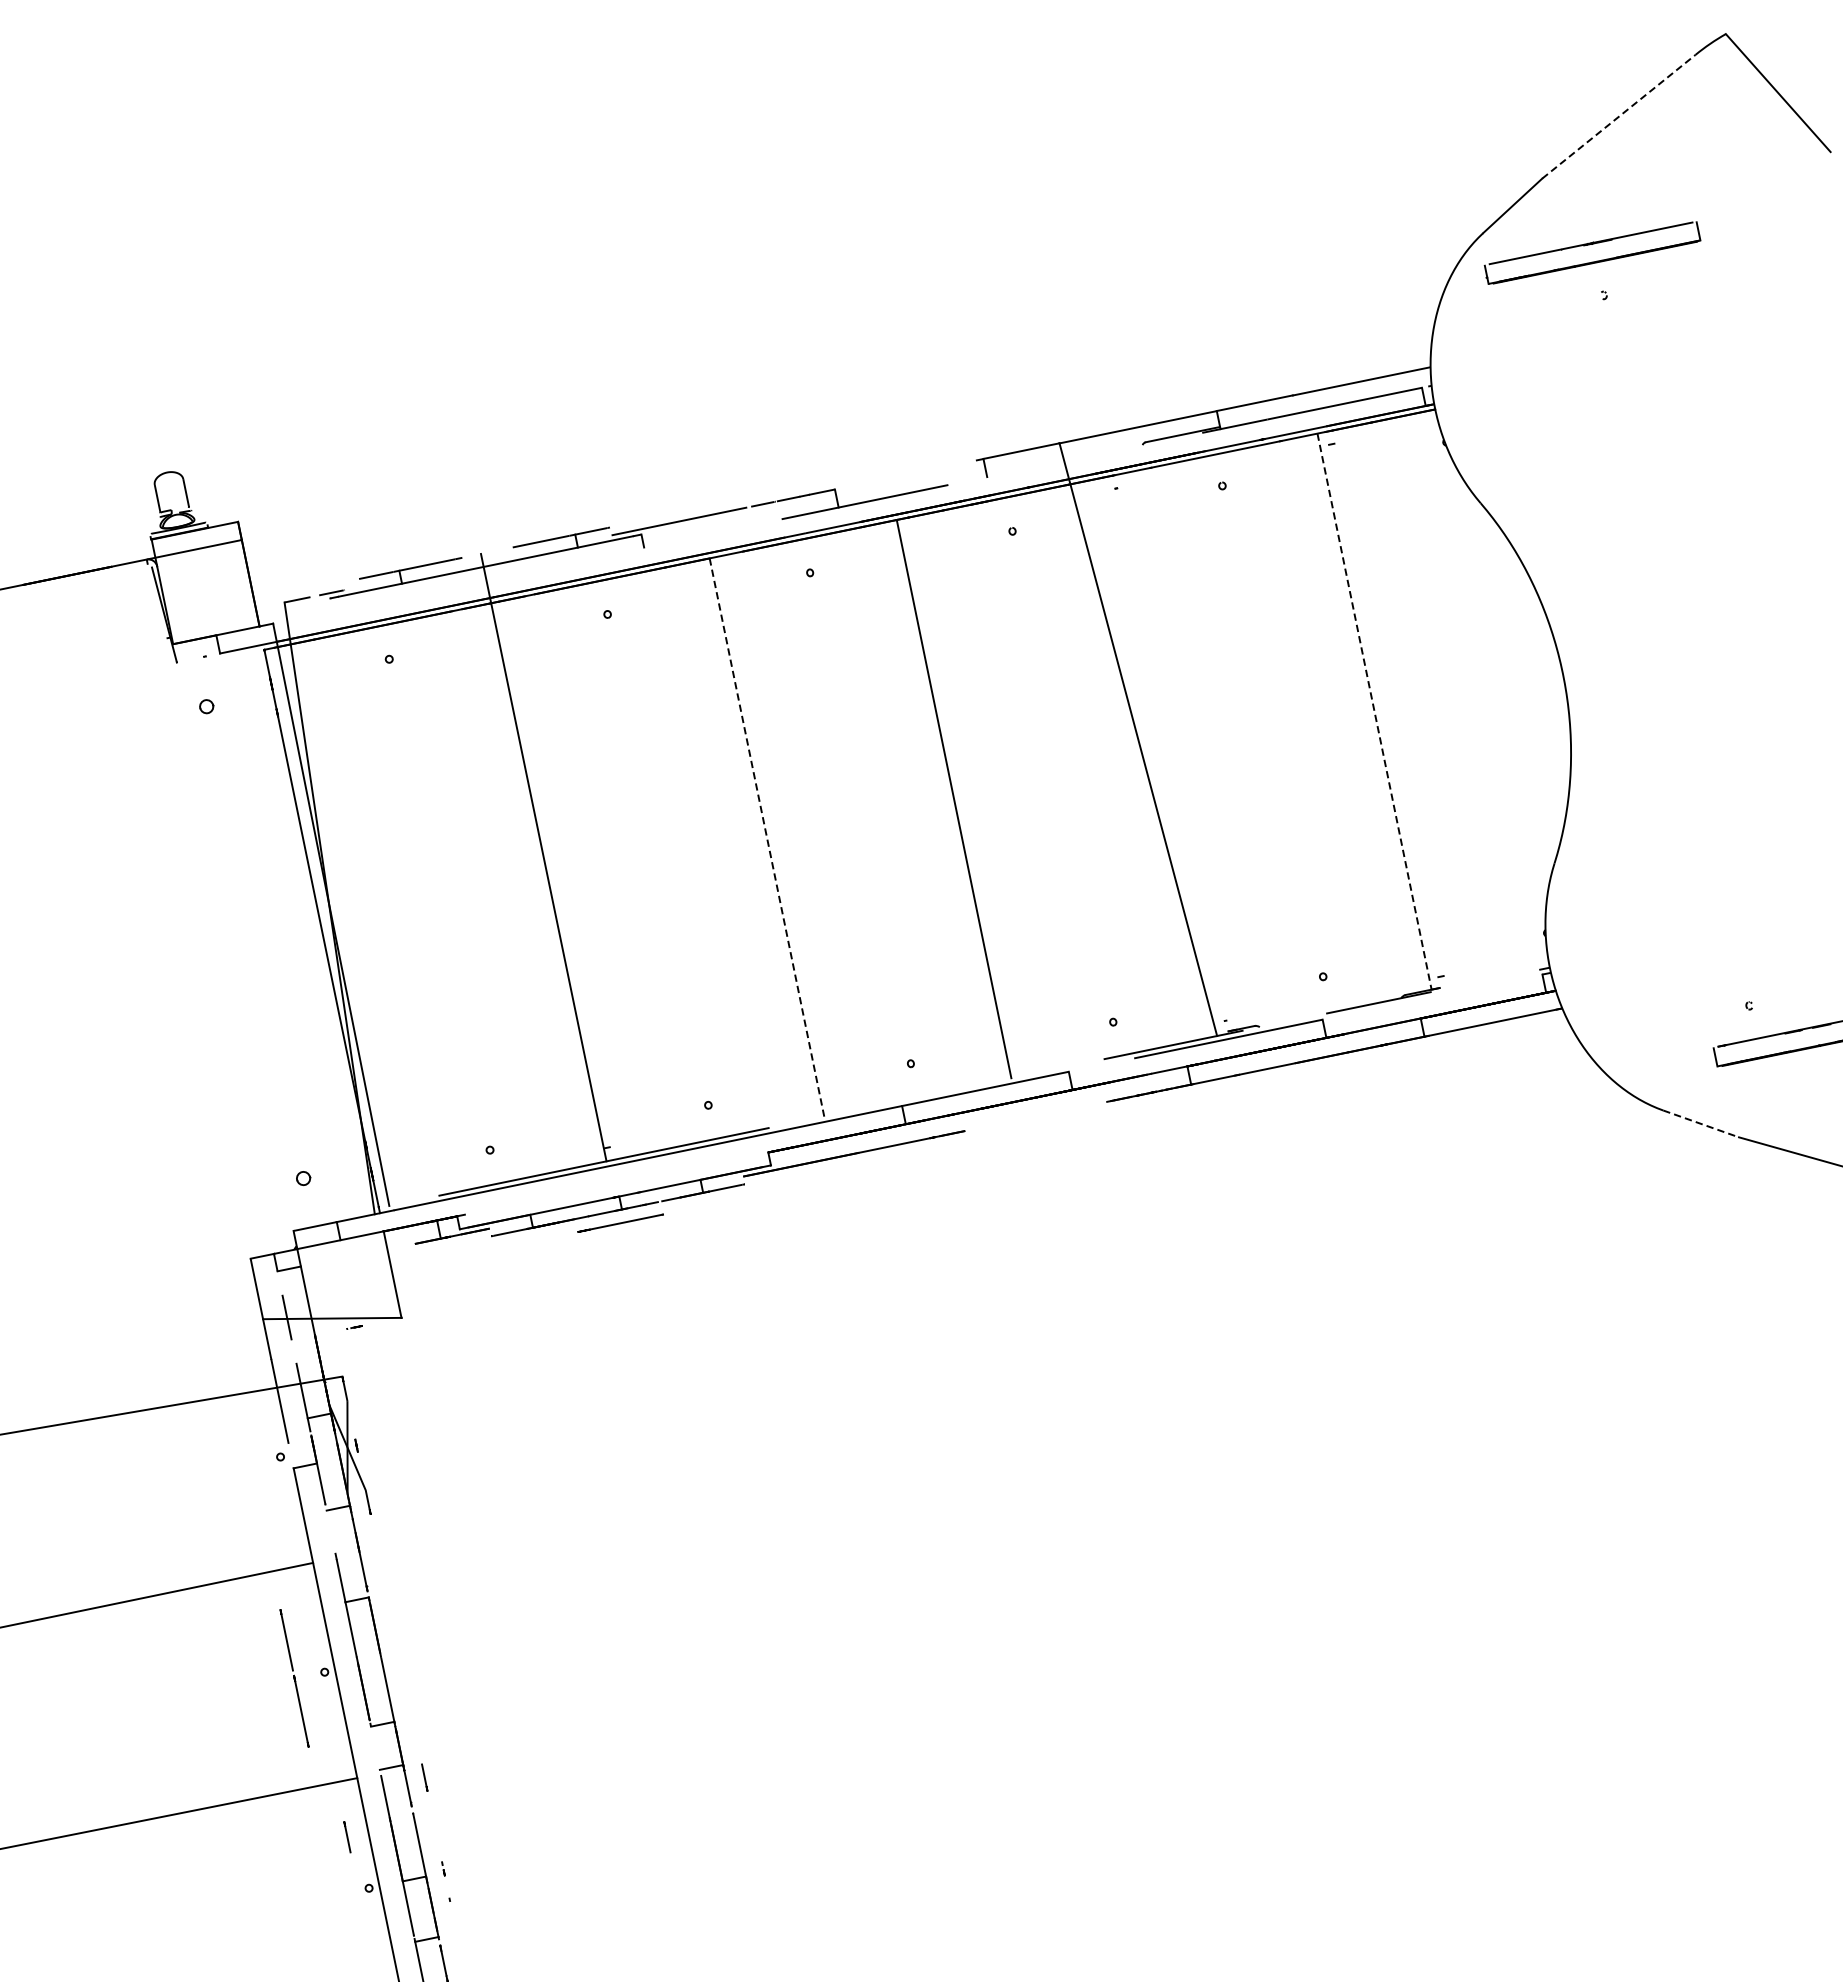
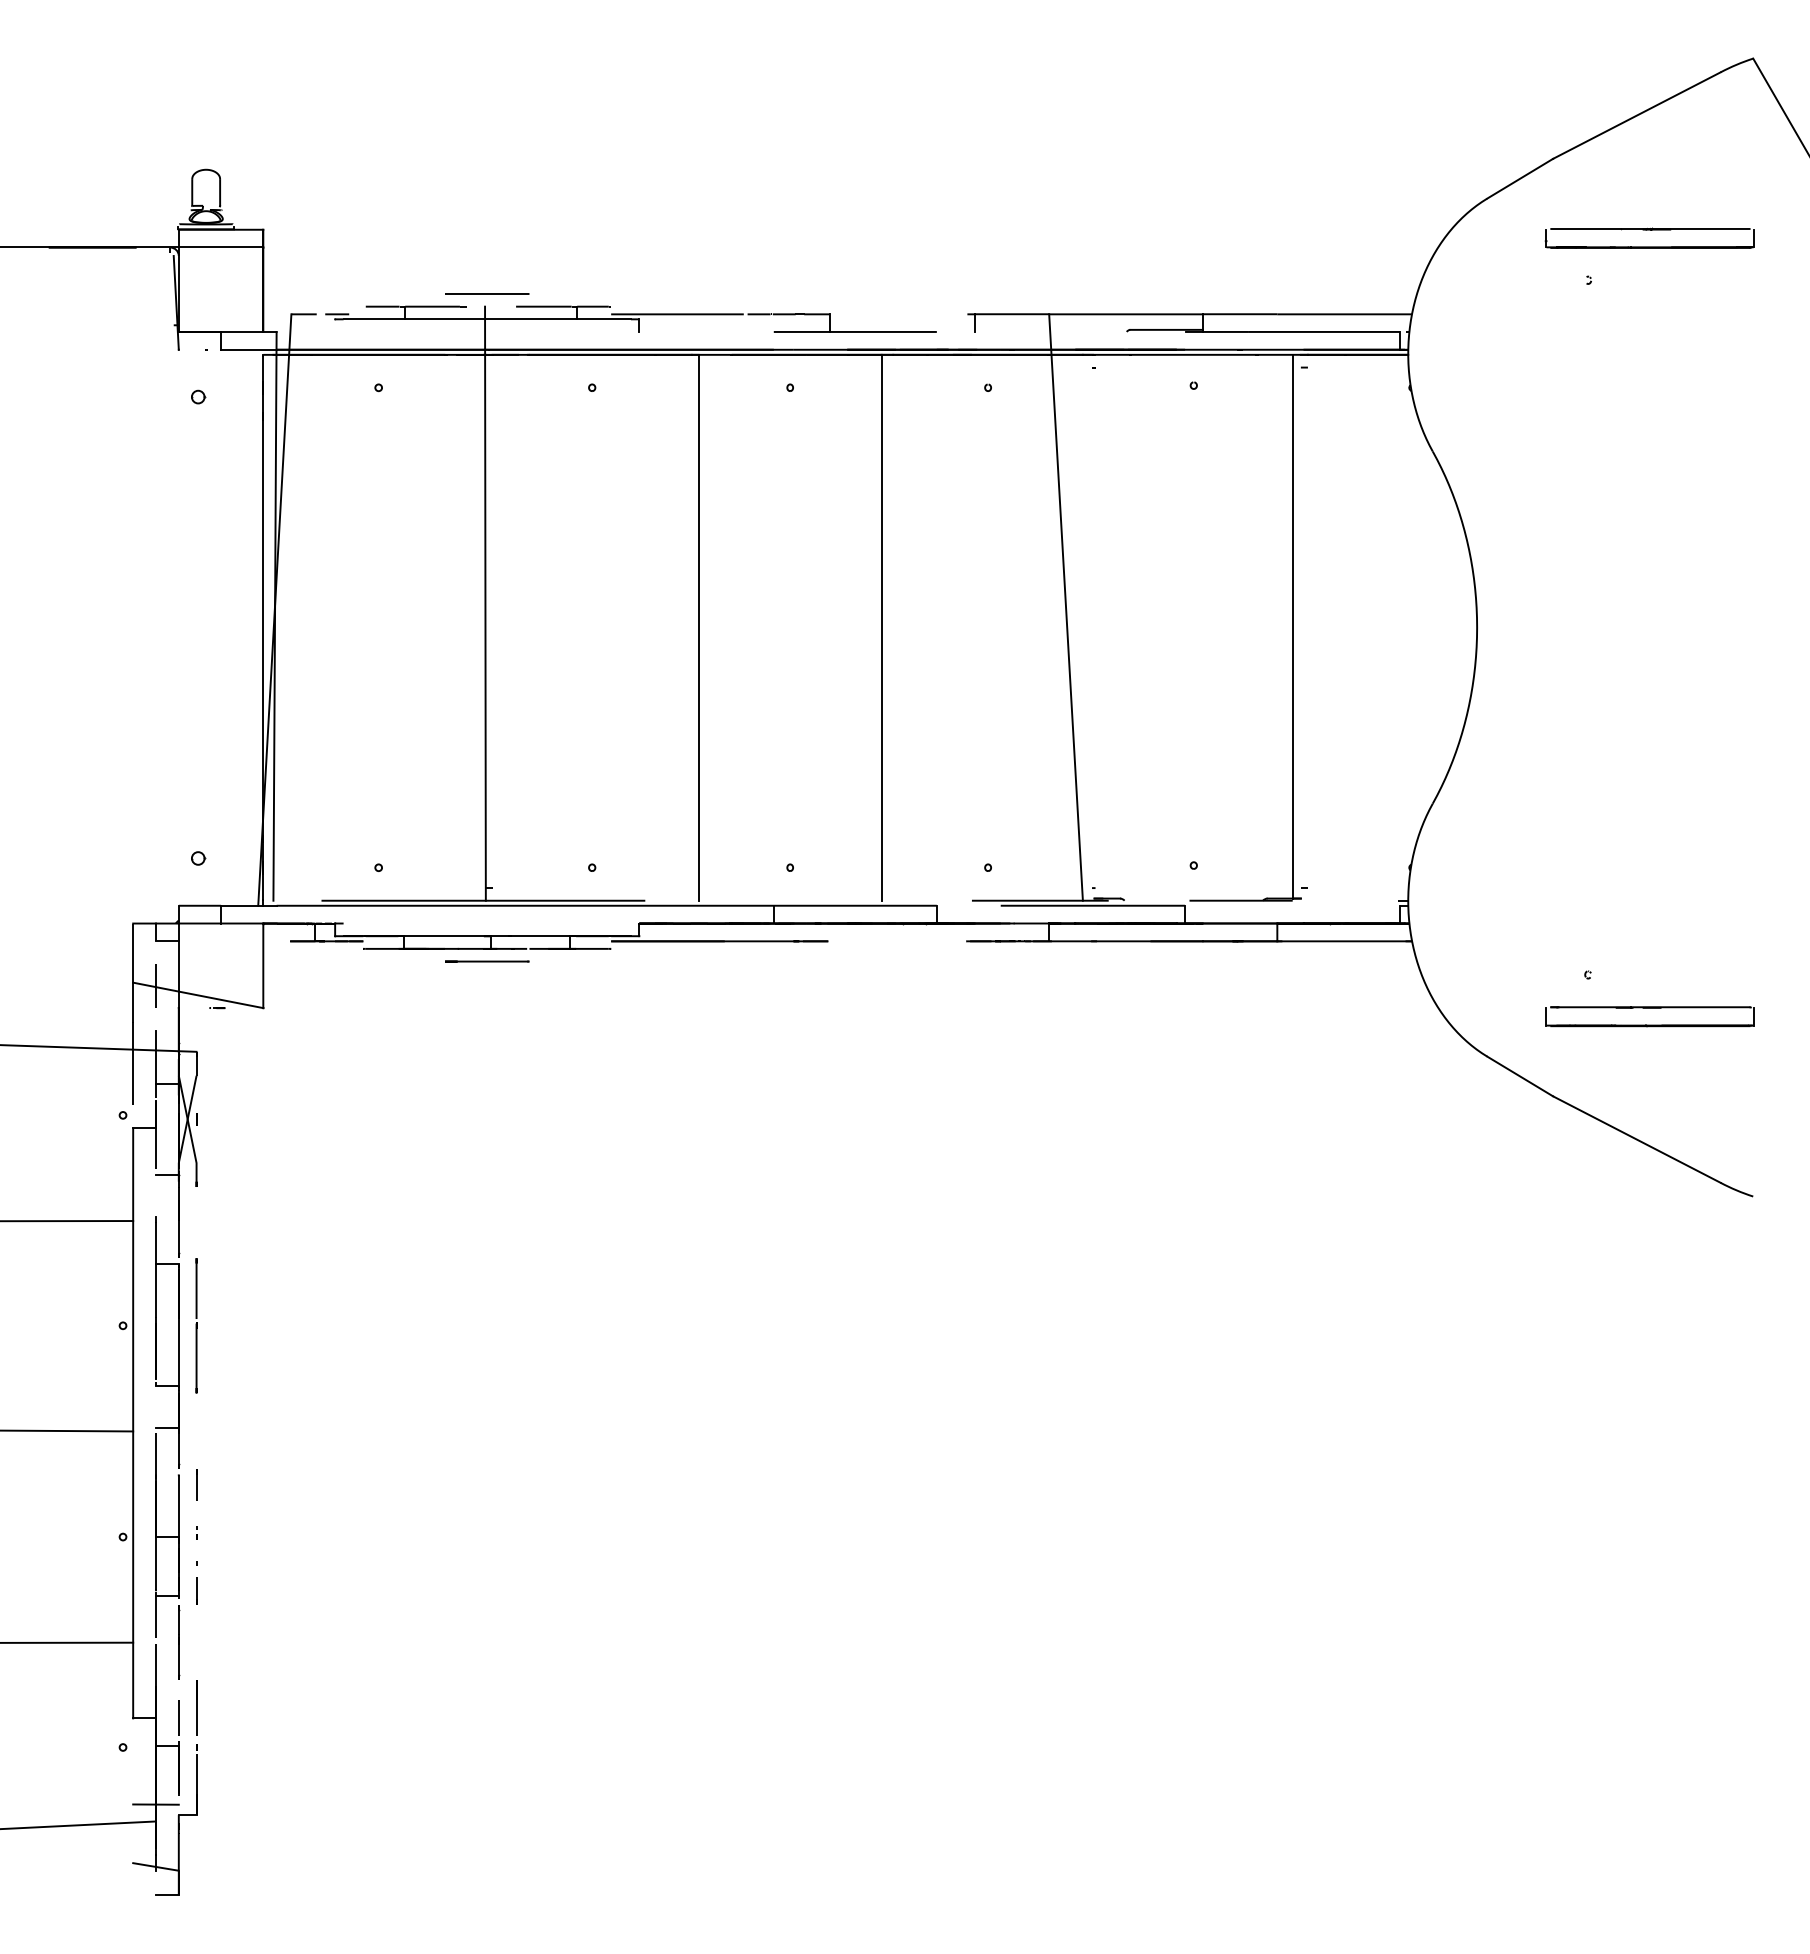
line: (1619, 116) -> (1637, 115), dashed -> solid
part: (1590, 245) -> (1649, 230), moved
line: (480, 540) -> (487, 293), added
line: (1374, 711) -> (1293, 626), dashed -> solid
line: (766, 837) -> (698, 627), dashed -> solid
line: (1701, 1123) -> (1520, 1076), dashed -> solid
line: (294, 1678) -> (196, 1325), moved
line: (424, 1777) -> (196, 1590), moved
line: (347, 1836) -> (196, 1484), moved

